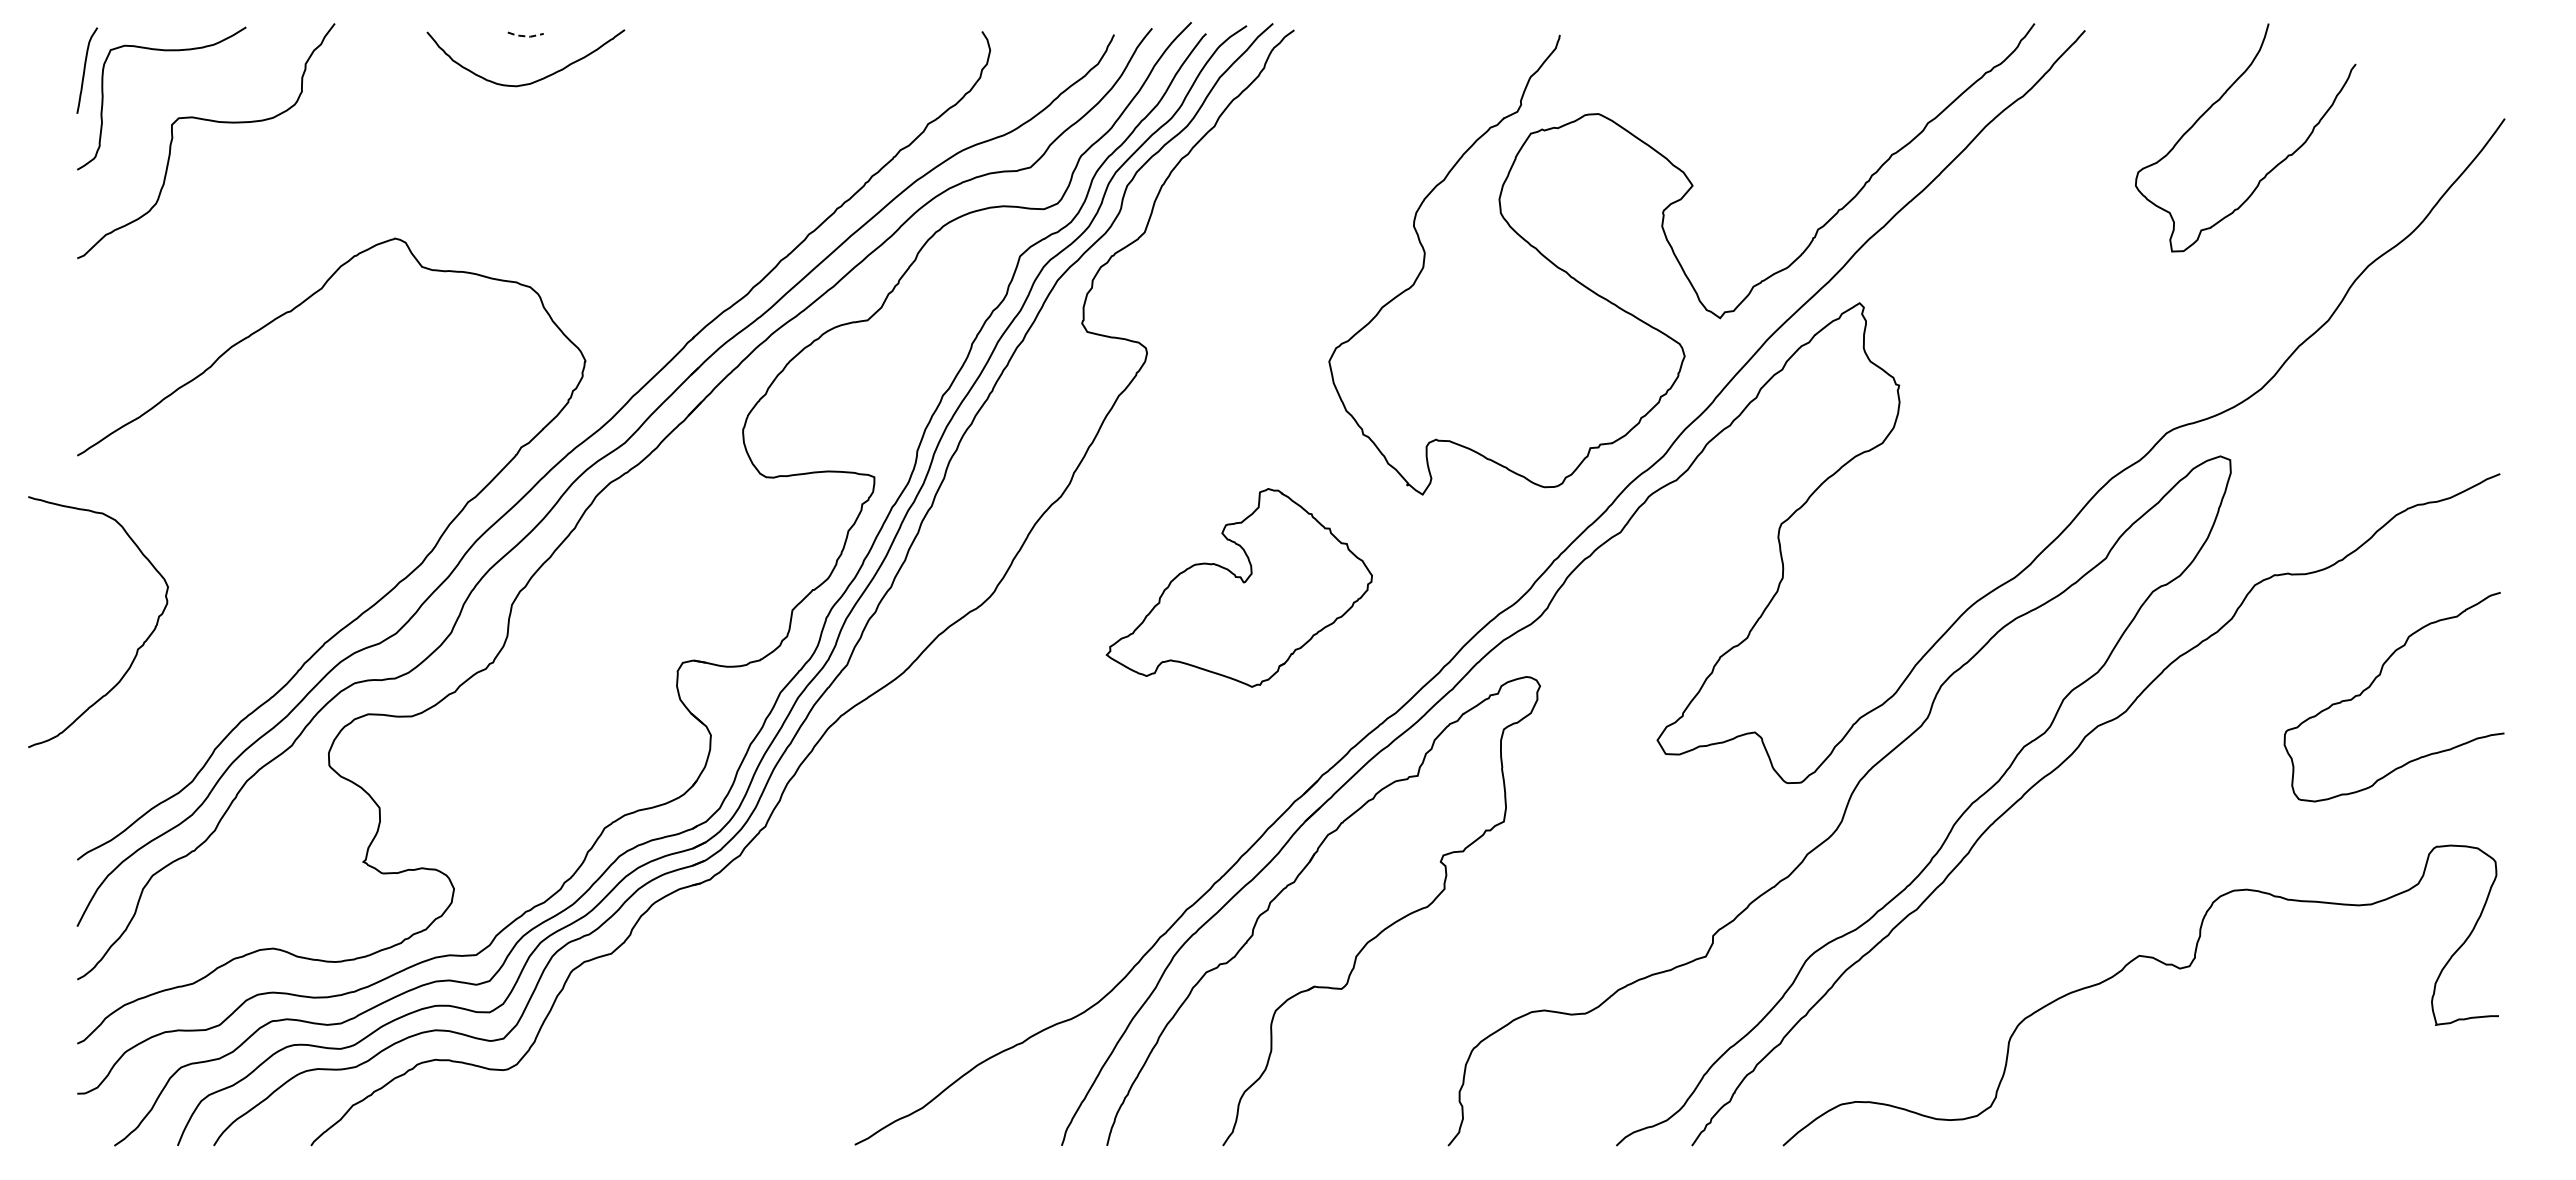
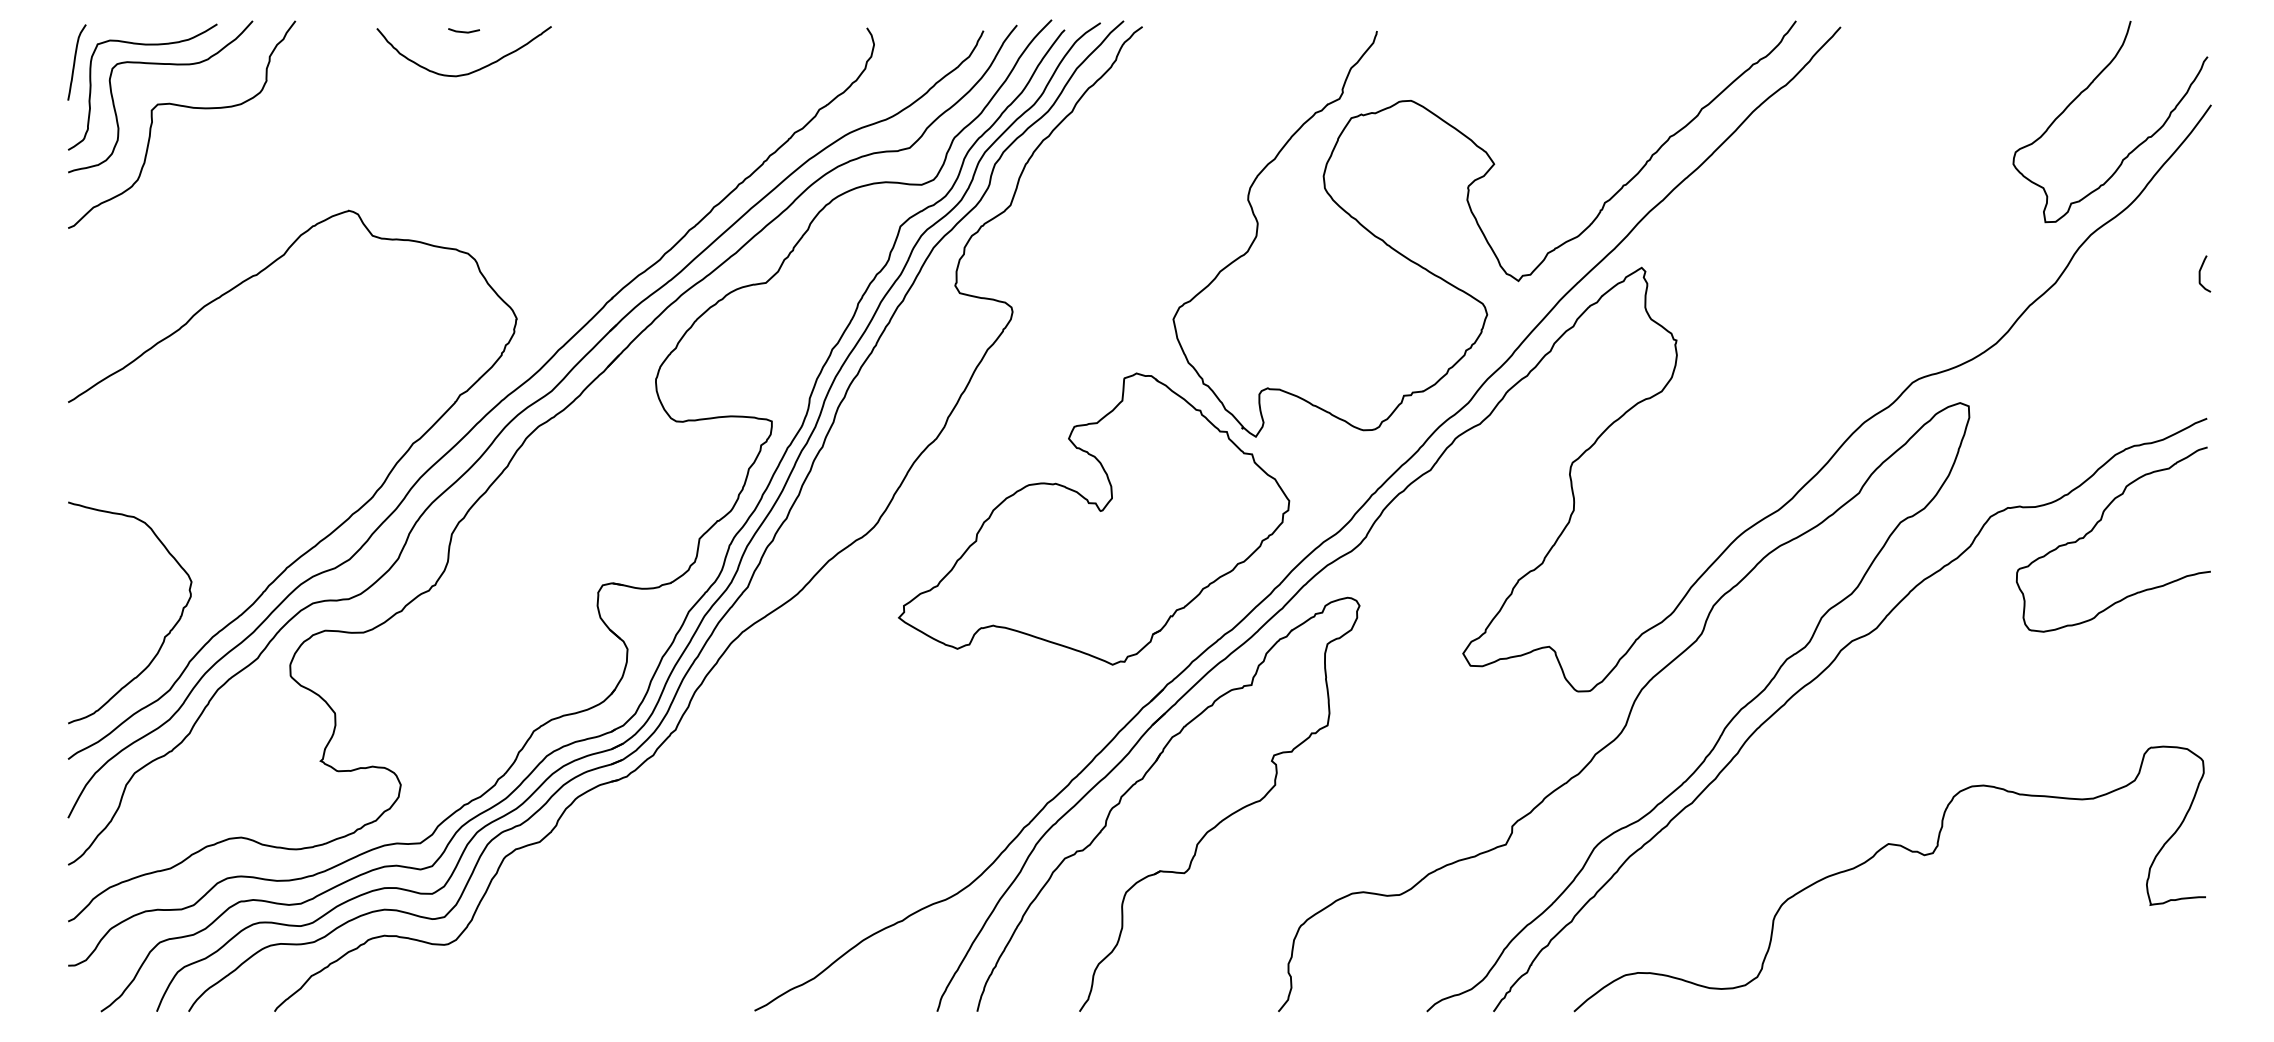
line: (525, 36) -> (463, 32), dashed -> solid
curve: (182, 73) -> (161, 65), added
curve: (2274, 166) -> (2135, 147), moved
curve: (2492, 310) -> (2200, 274), added
part: (1239, 587) -> (1094, 518), size x1.67
curve: (137, 648) -> (164, 636), moved
curve: (2372, 684) -> (2094, 528), moved

